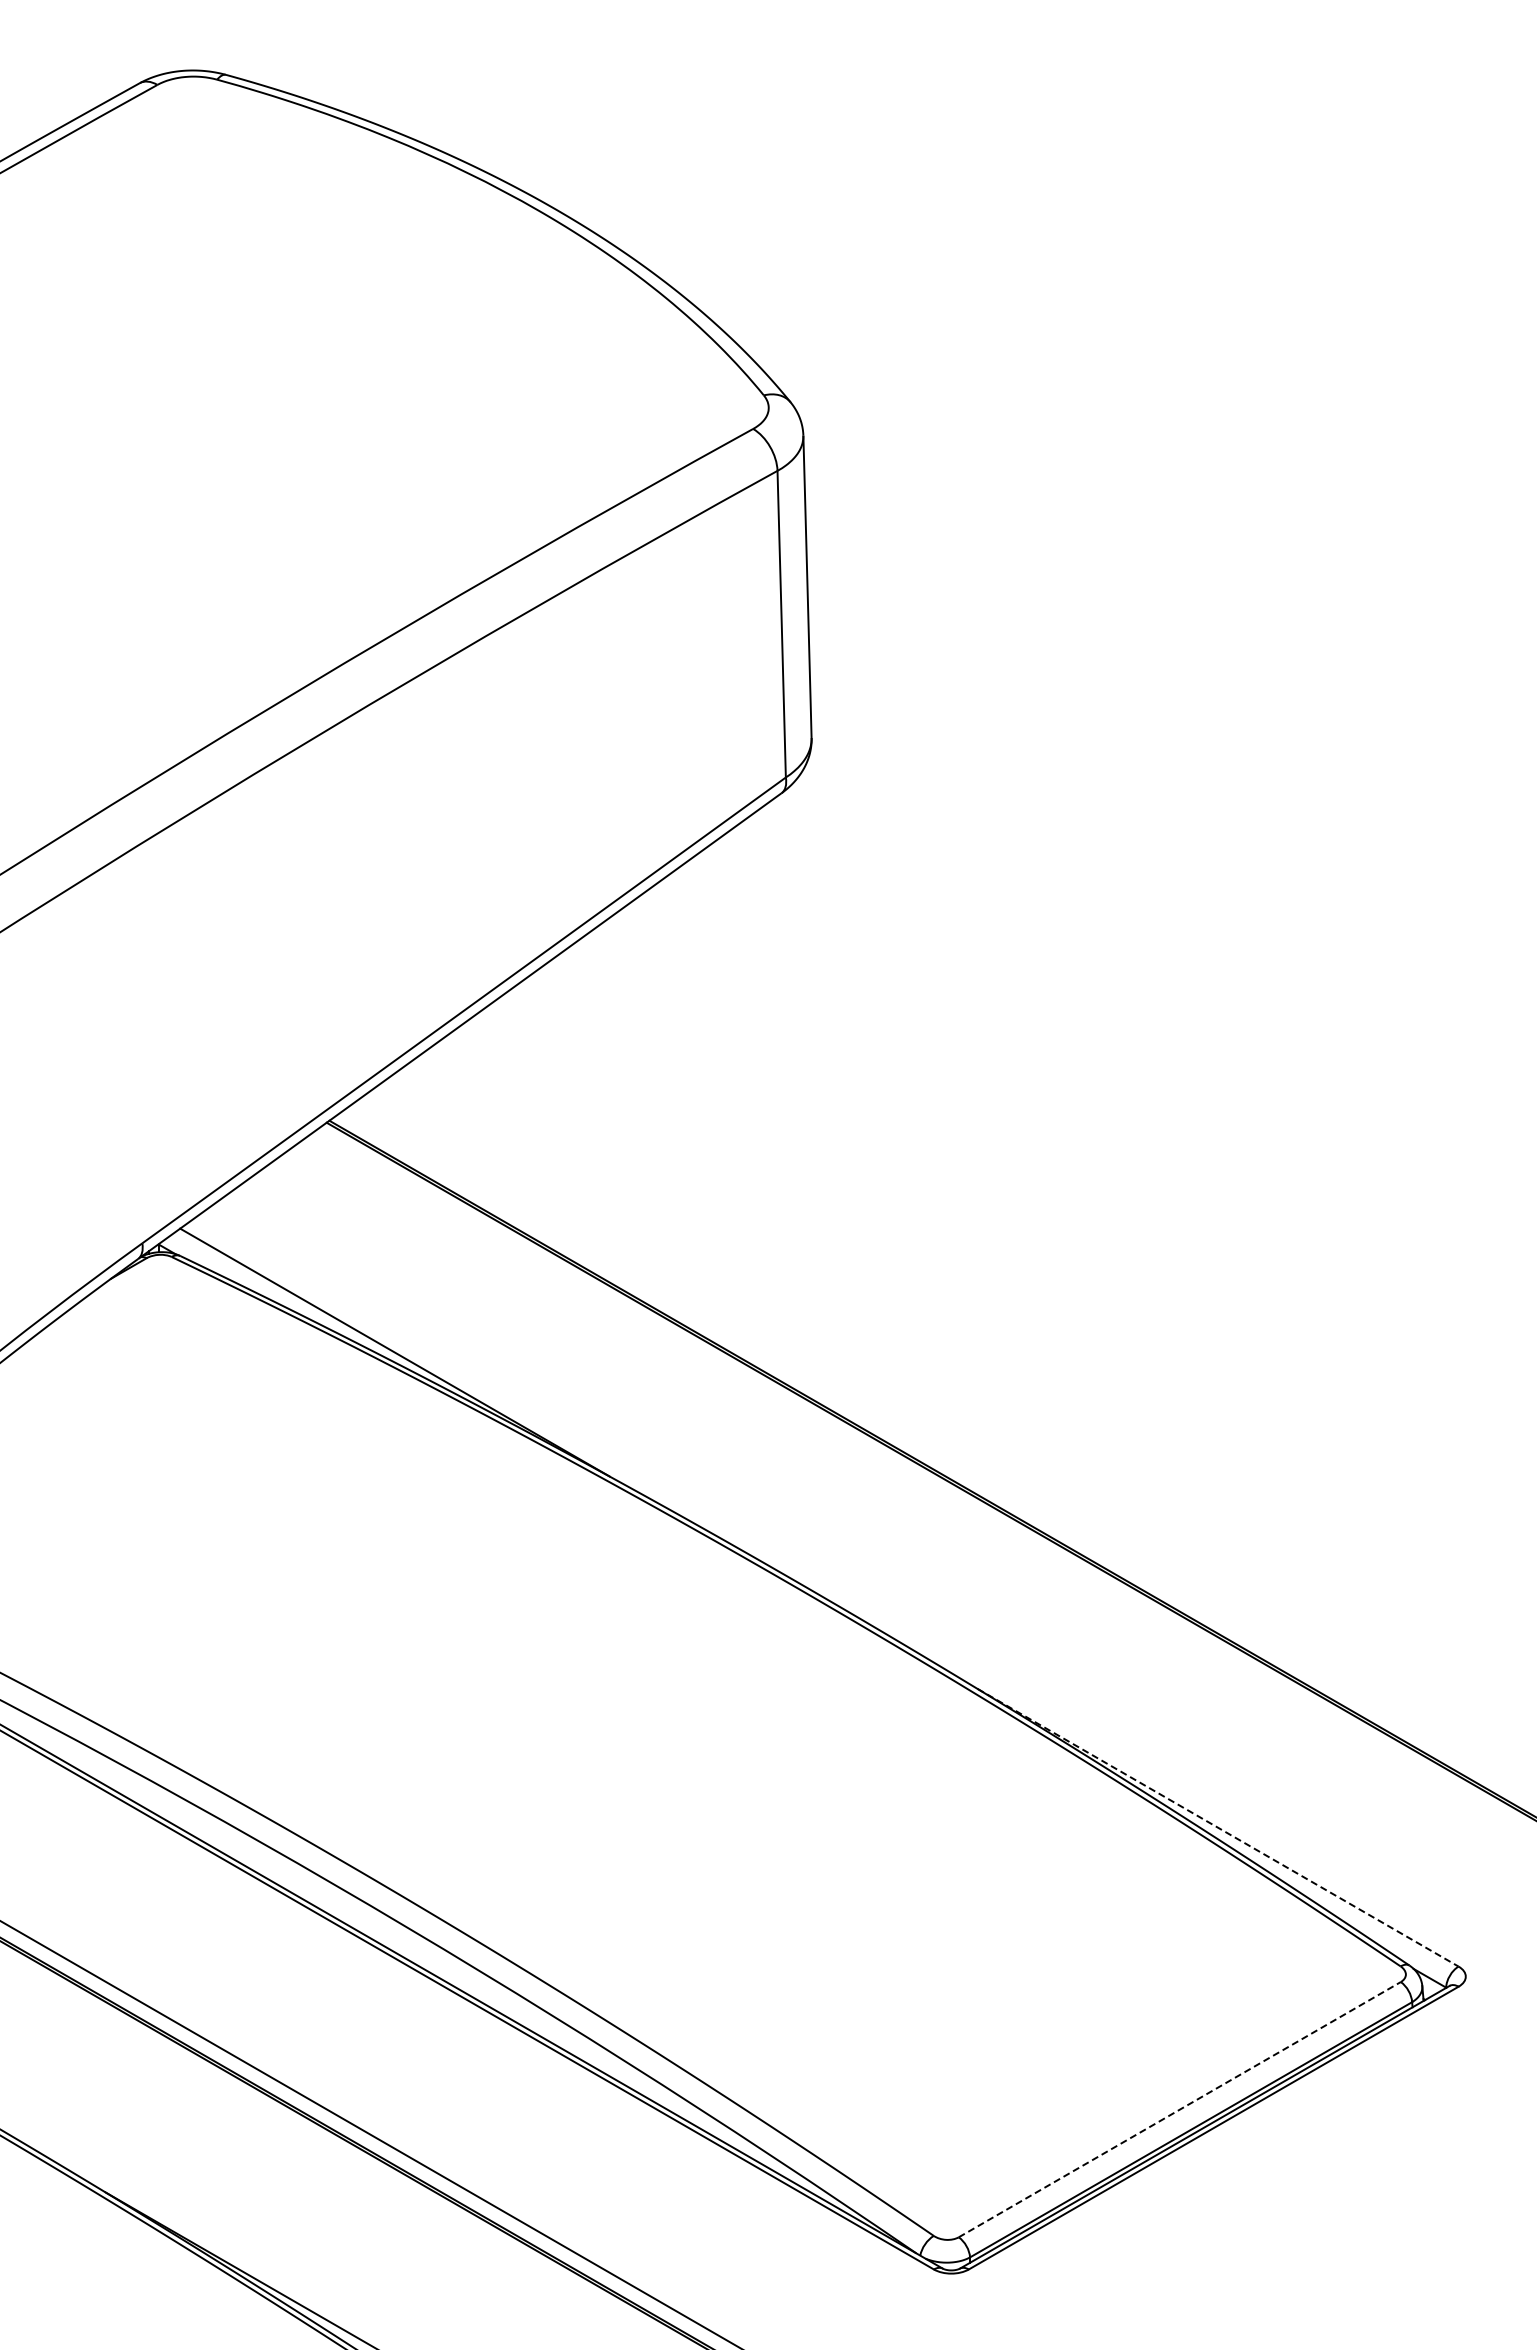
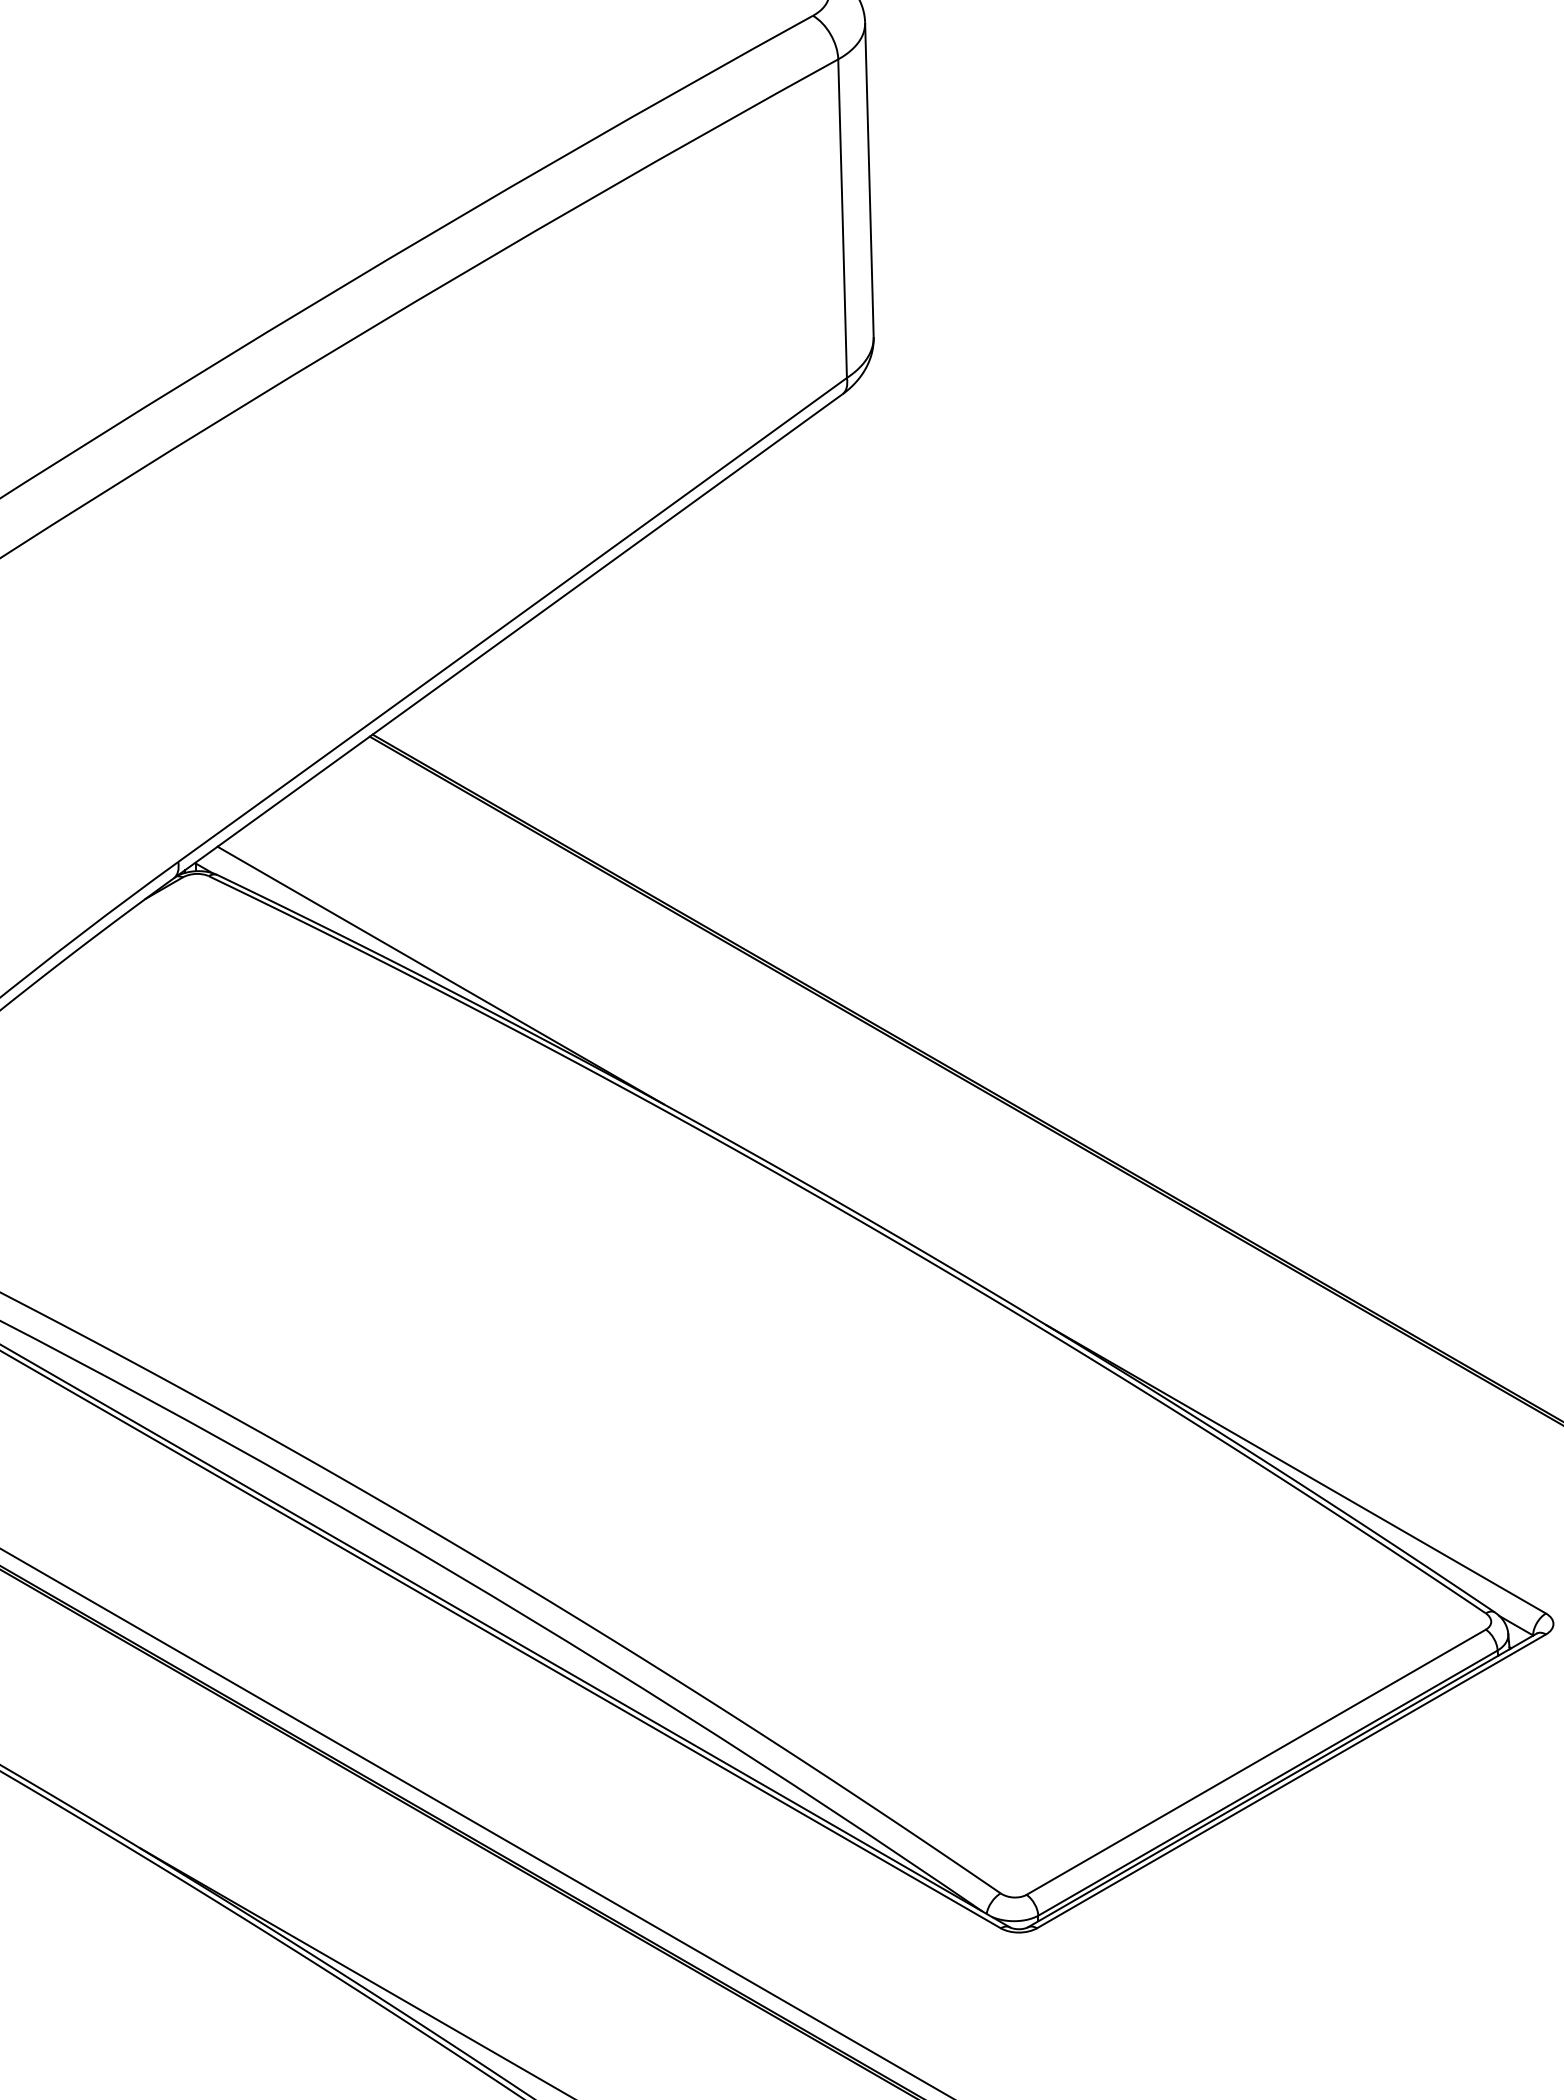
line: (1218, 1827) -> (1296, 1469), dashed -> solid
line: (1180, 2109) -> (1257, 1762), dashed -> solid

